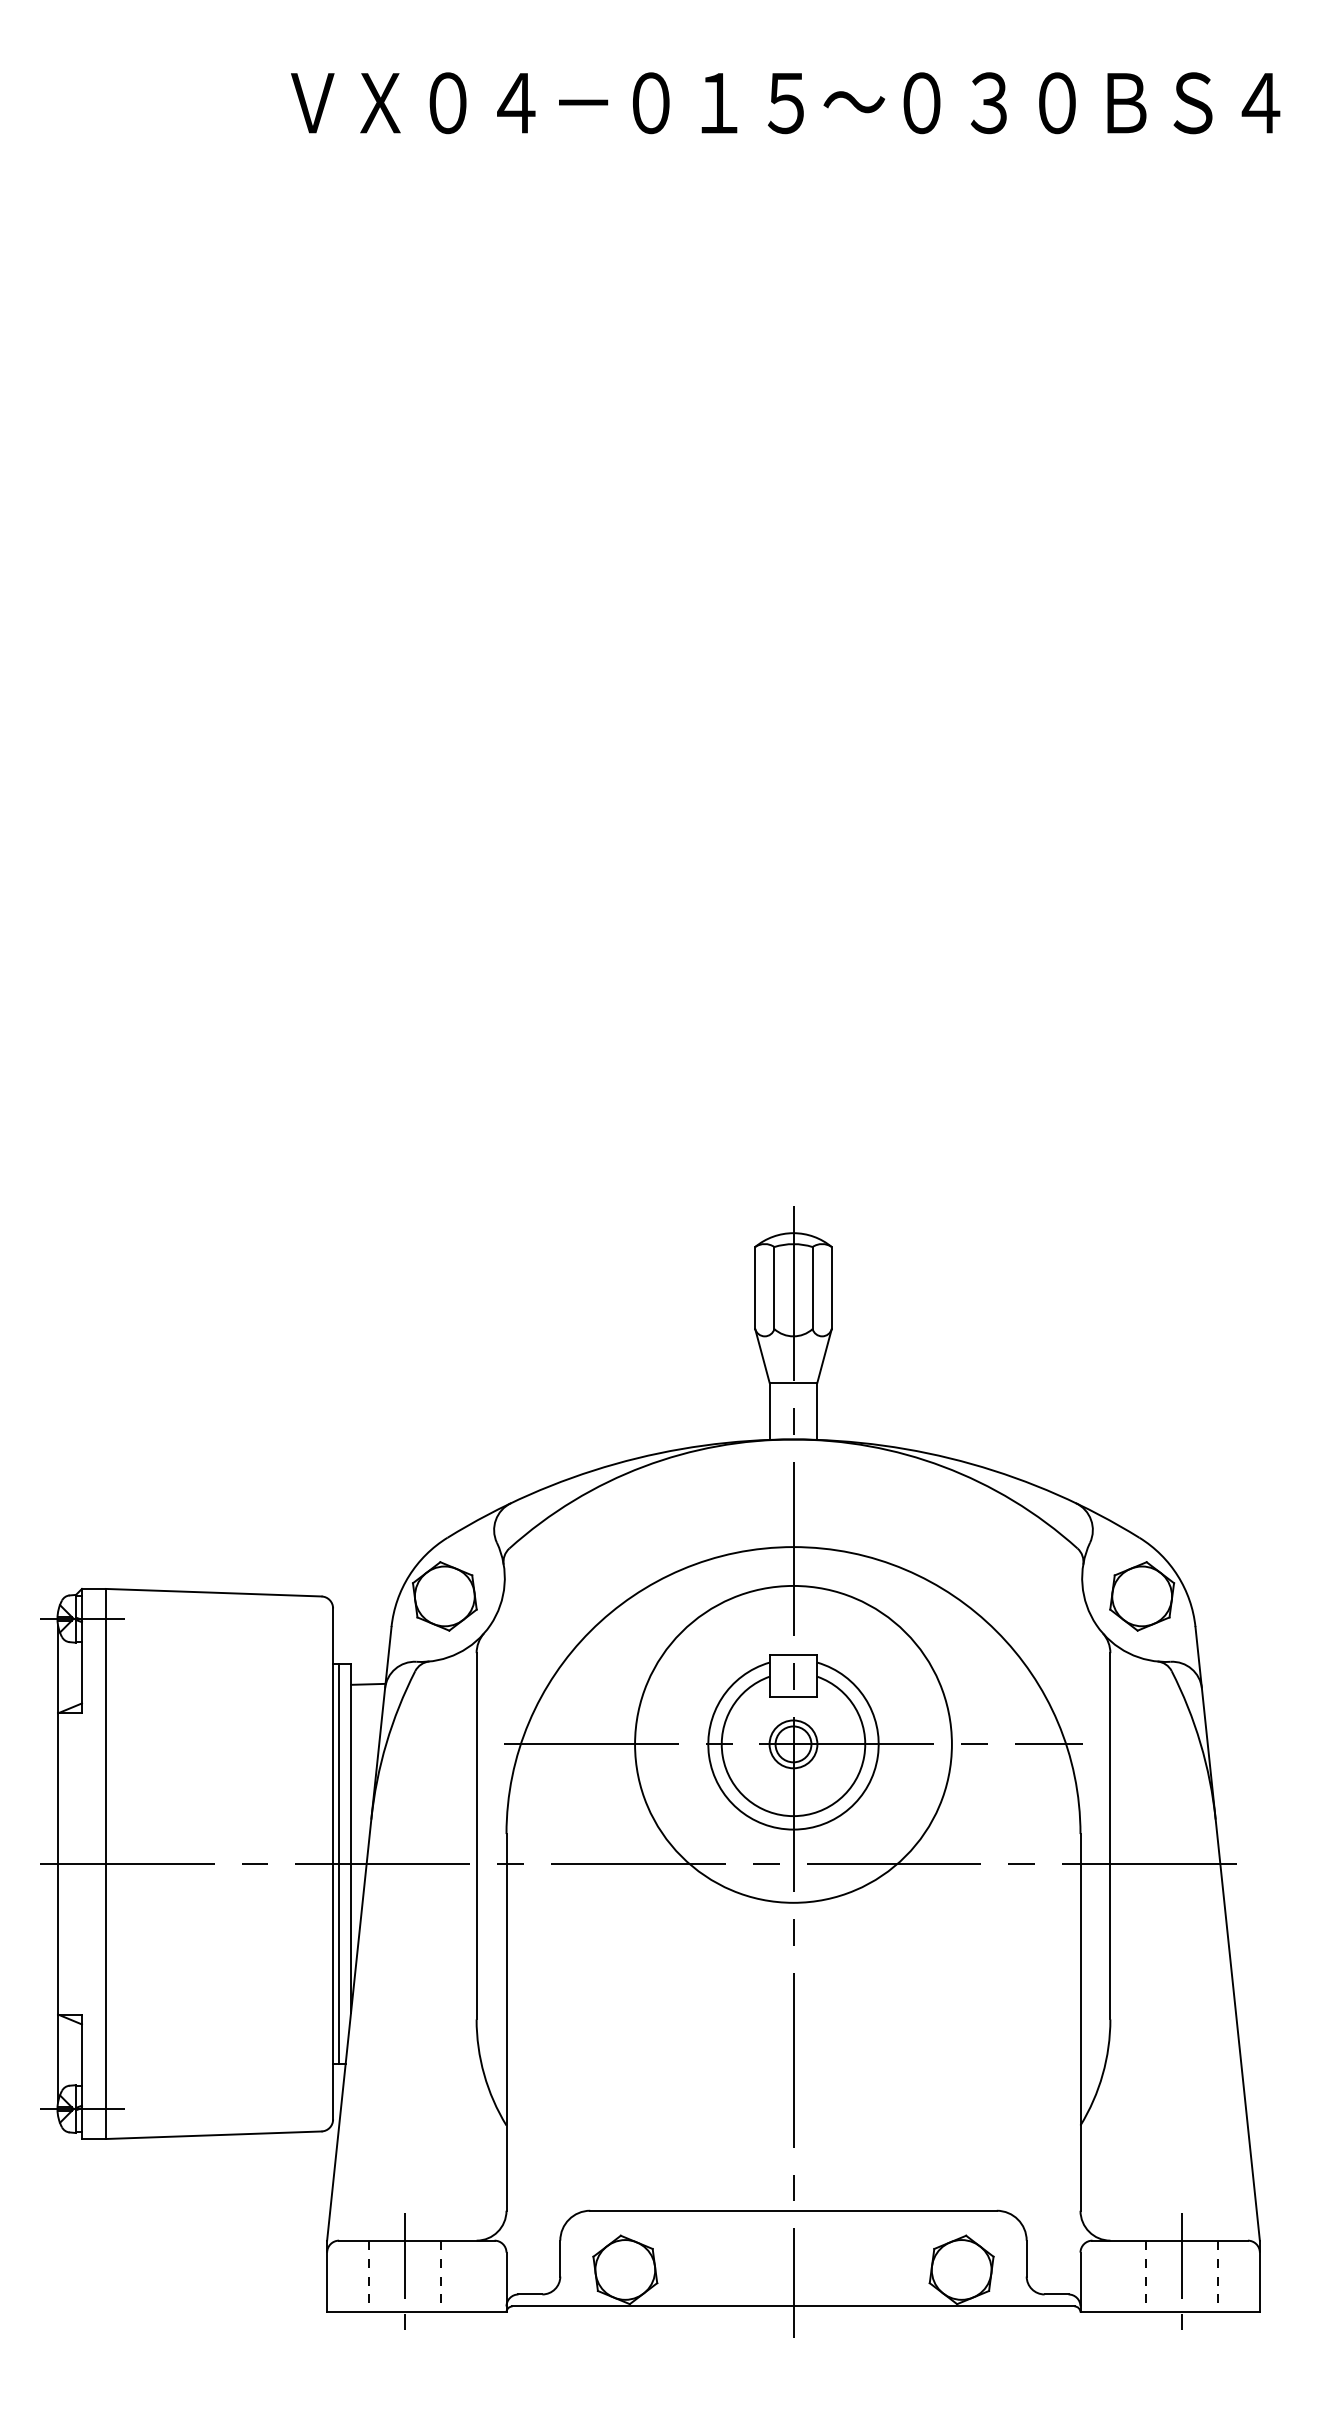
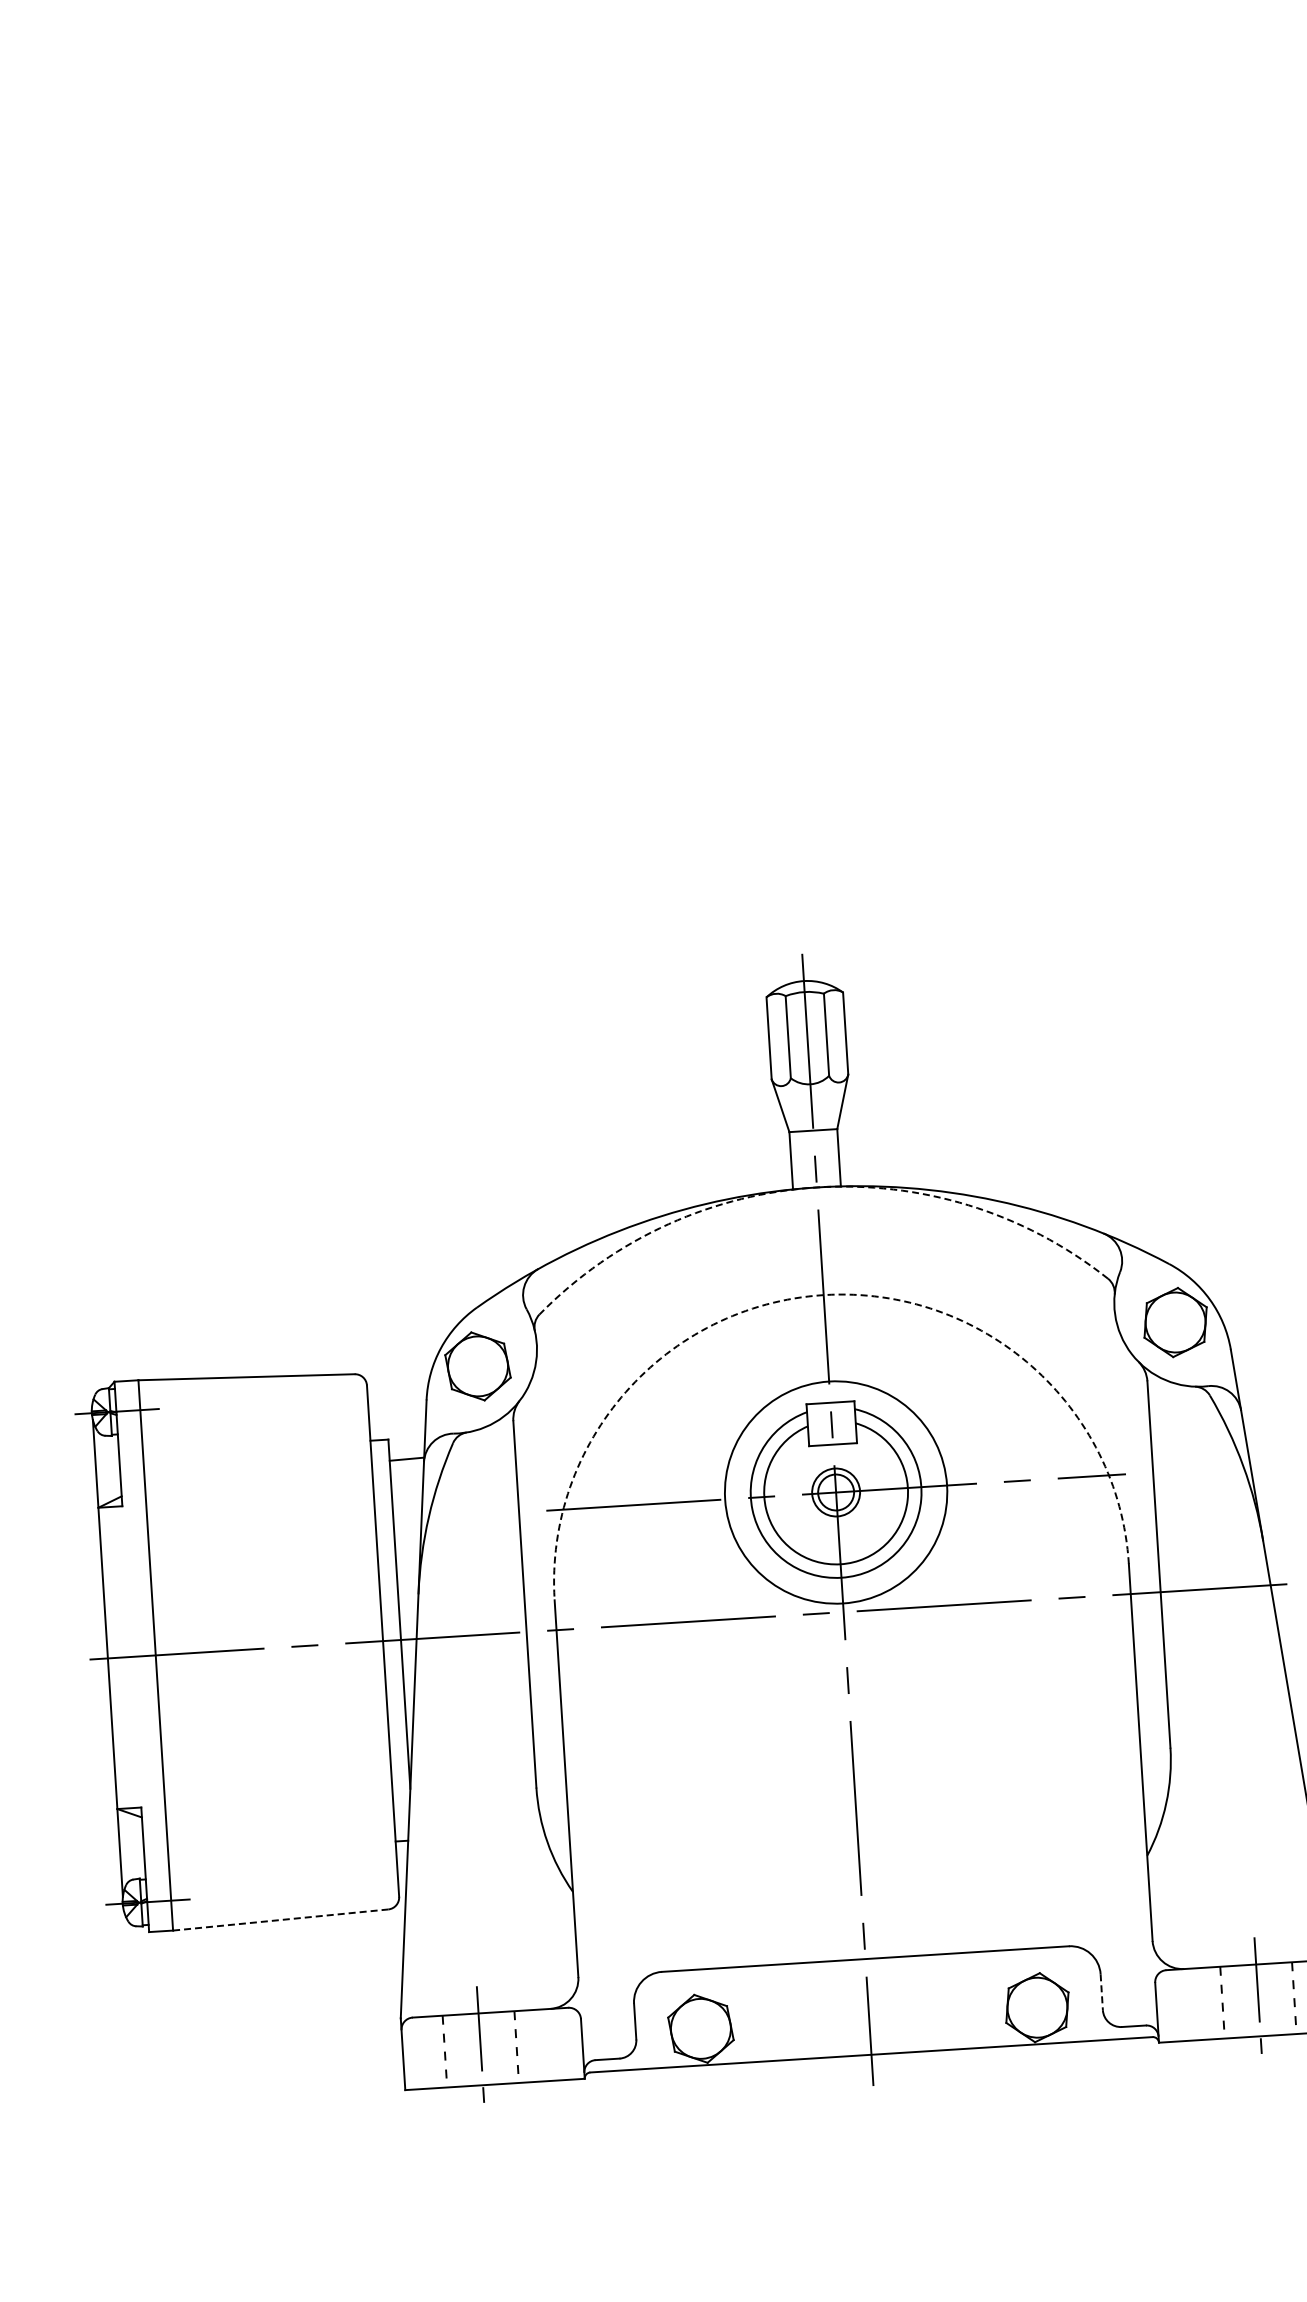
arc: (793, 1439) -> (816, 1187), solid -> dashed
arc: (793, 1547) -> (823, 1295), solid -> dashed
circle: (793, 1743) -> (836, 1491), size x0.7
line: (339, 1863) -> (389, 1640), removed
line: (213, 2135) -> (280, 1920), solid -> dashed
line: (1026, 2258) -> (1101, 1992), solid -> dashed

